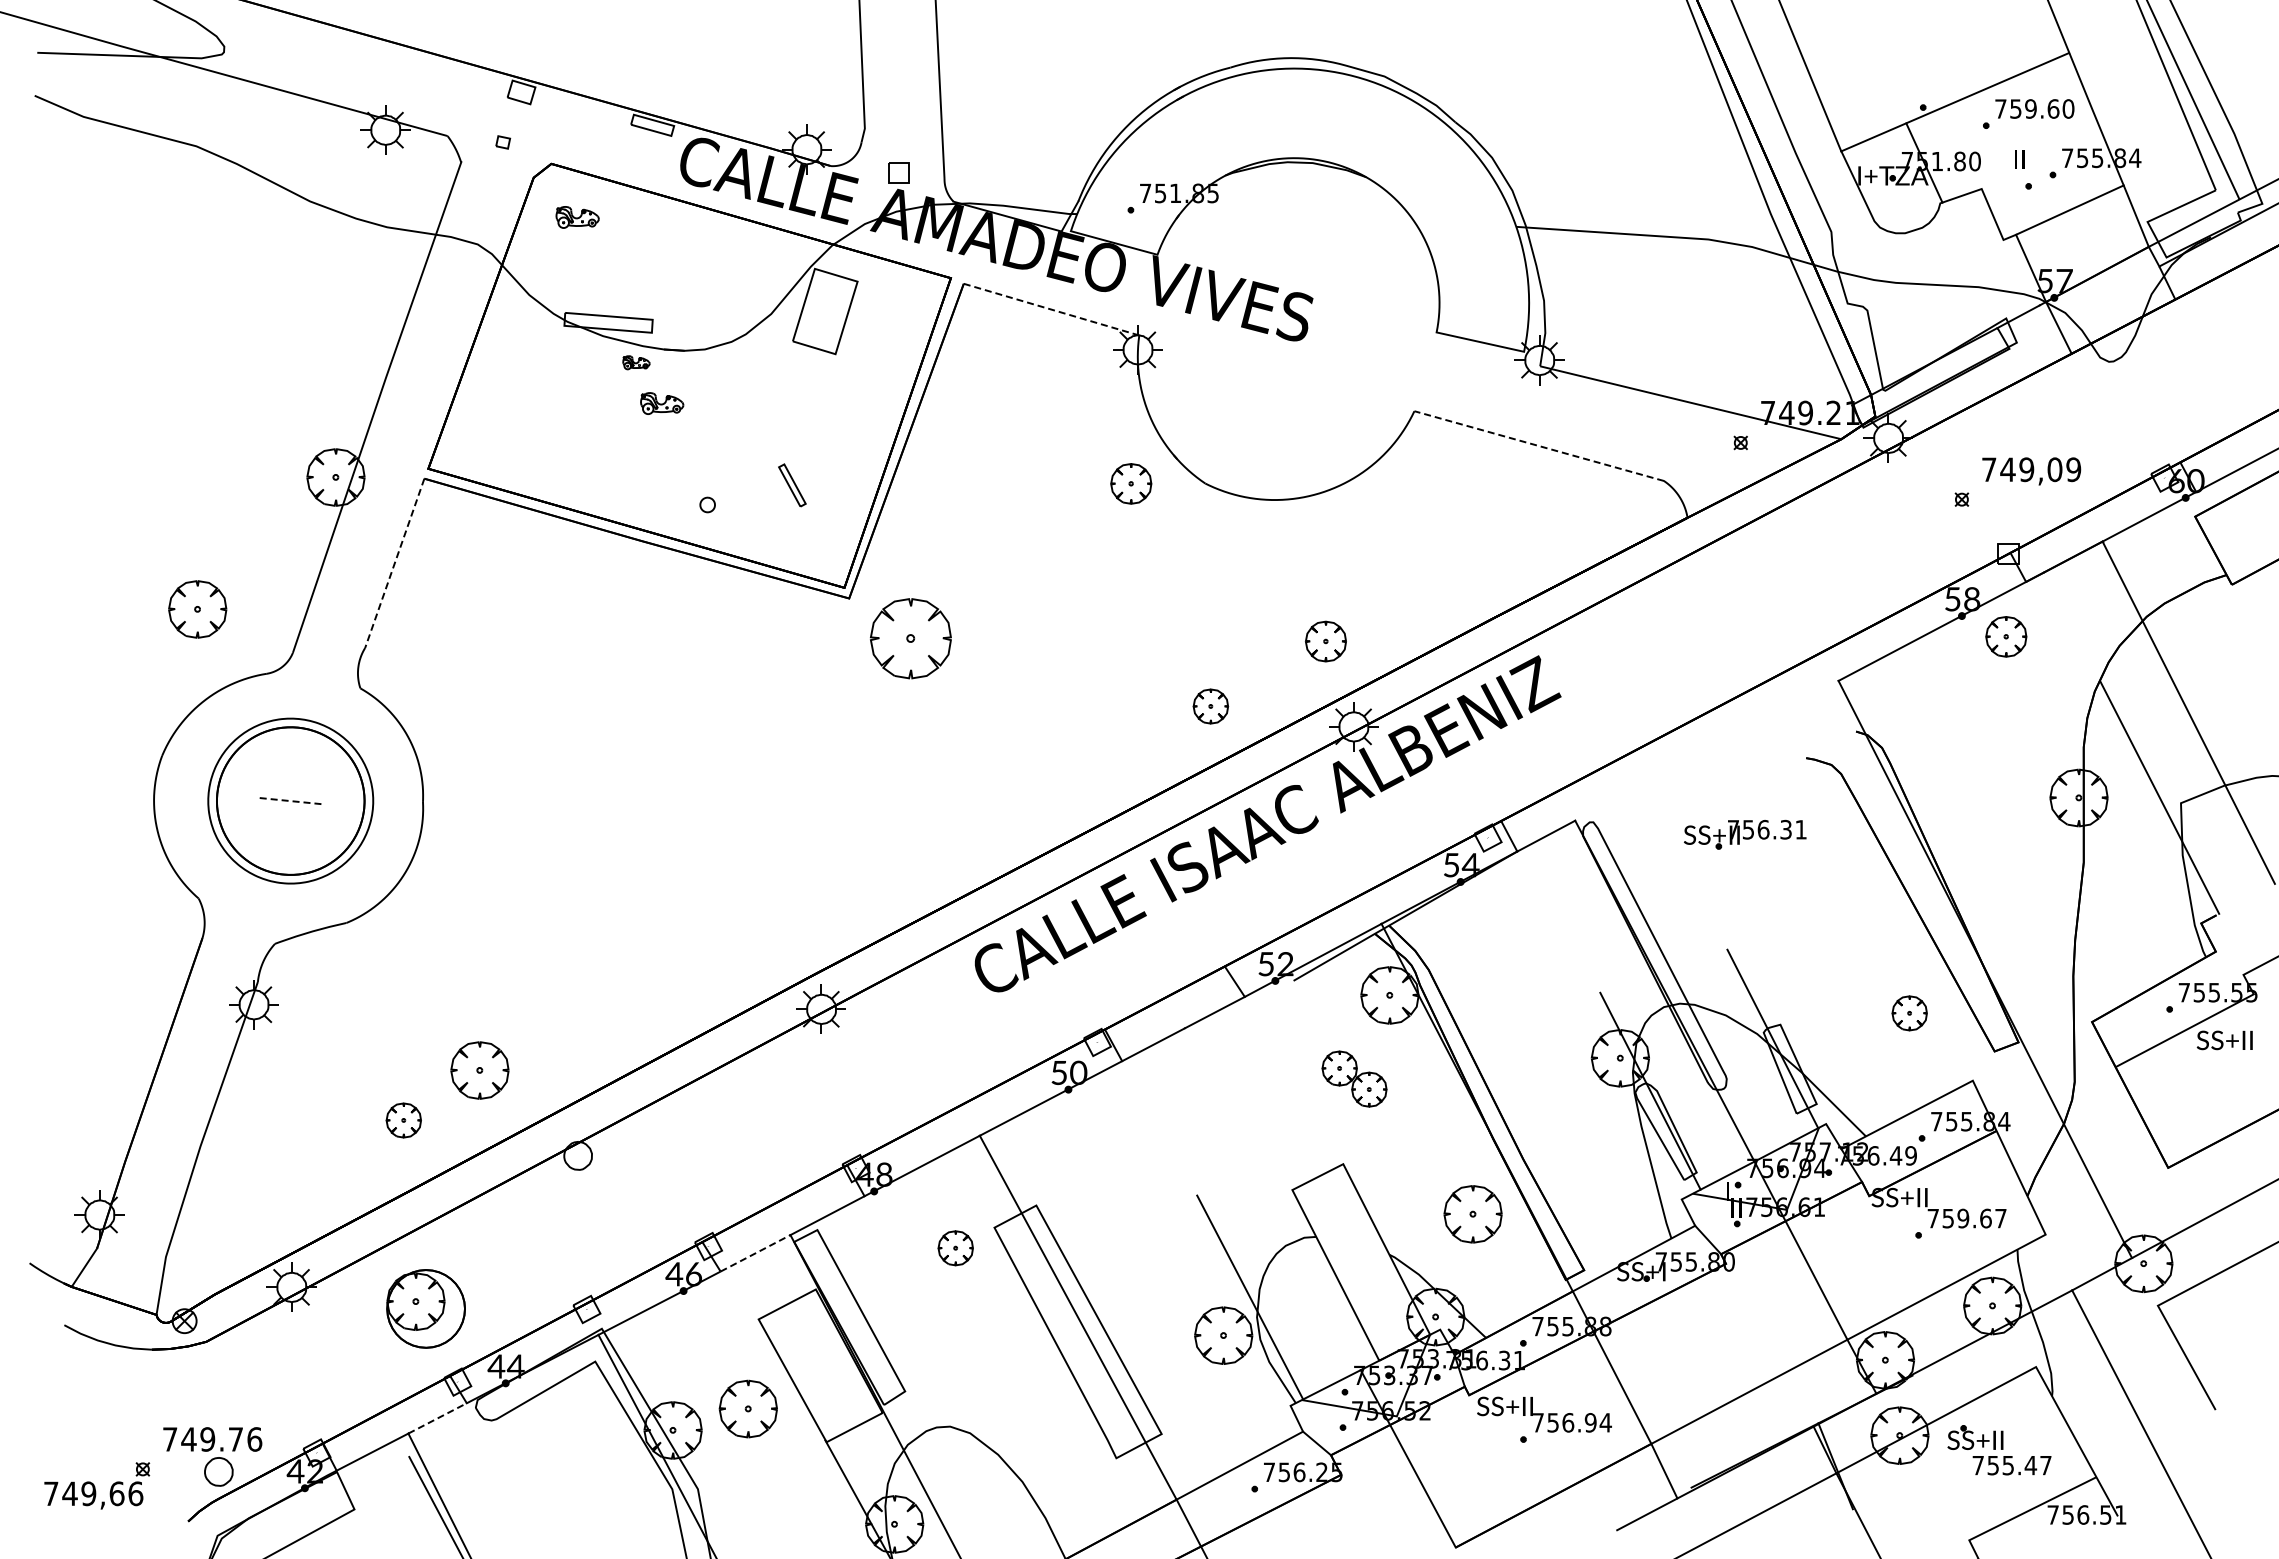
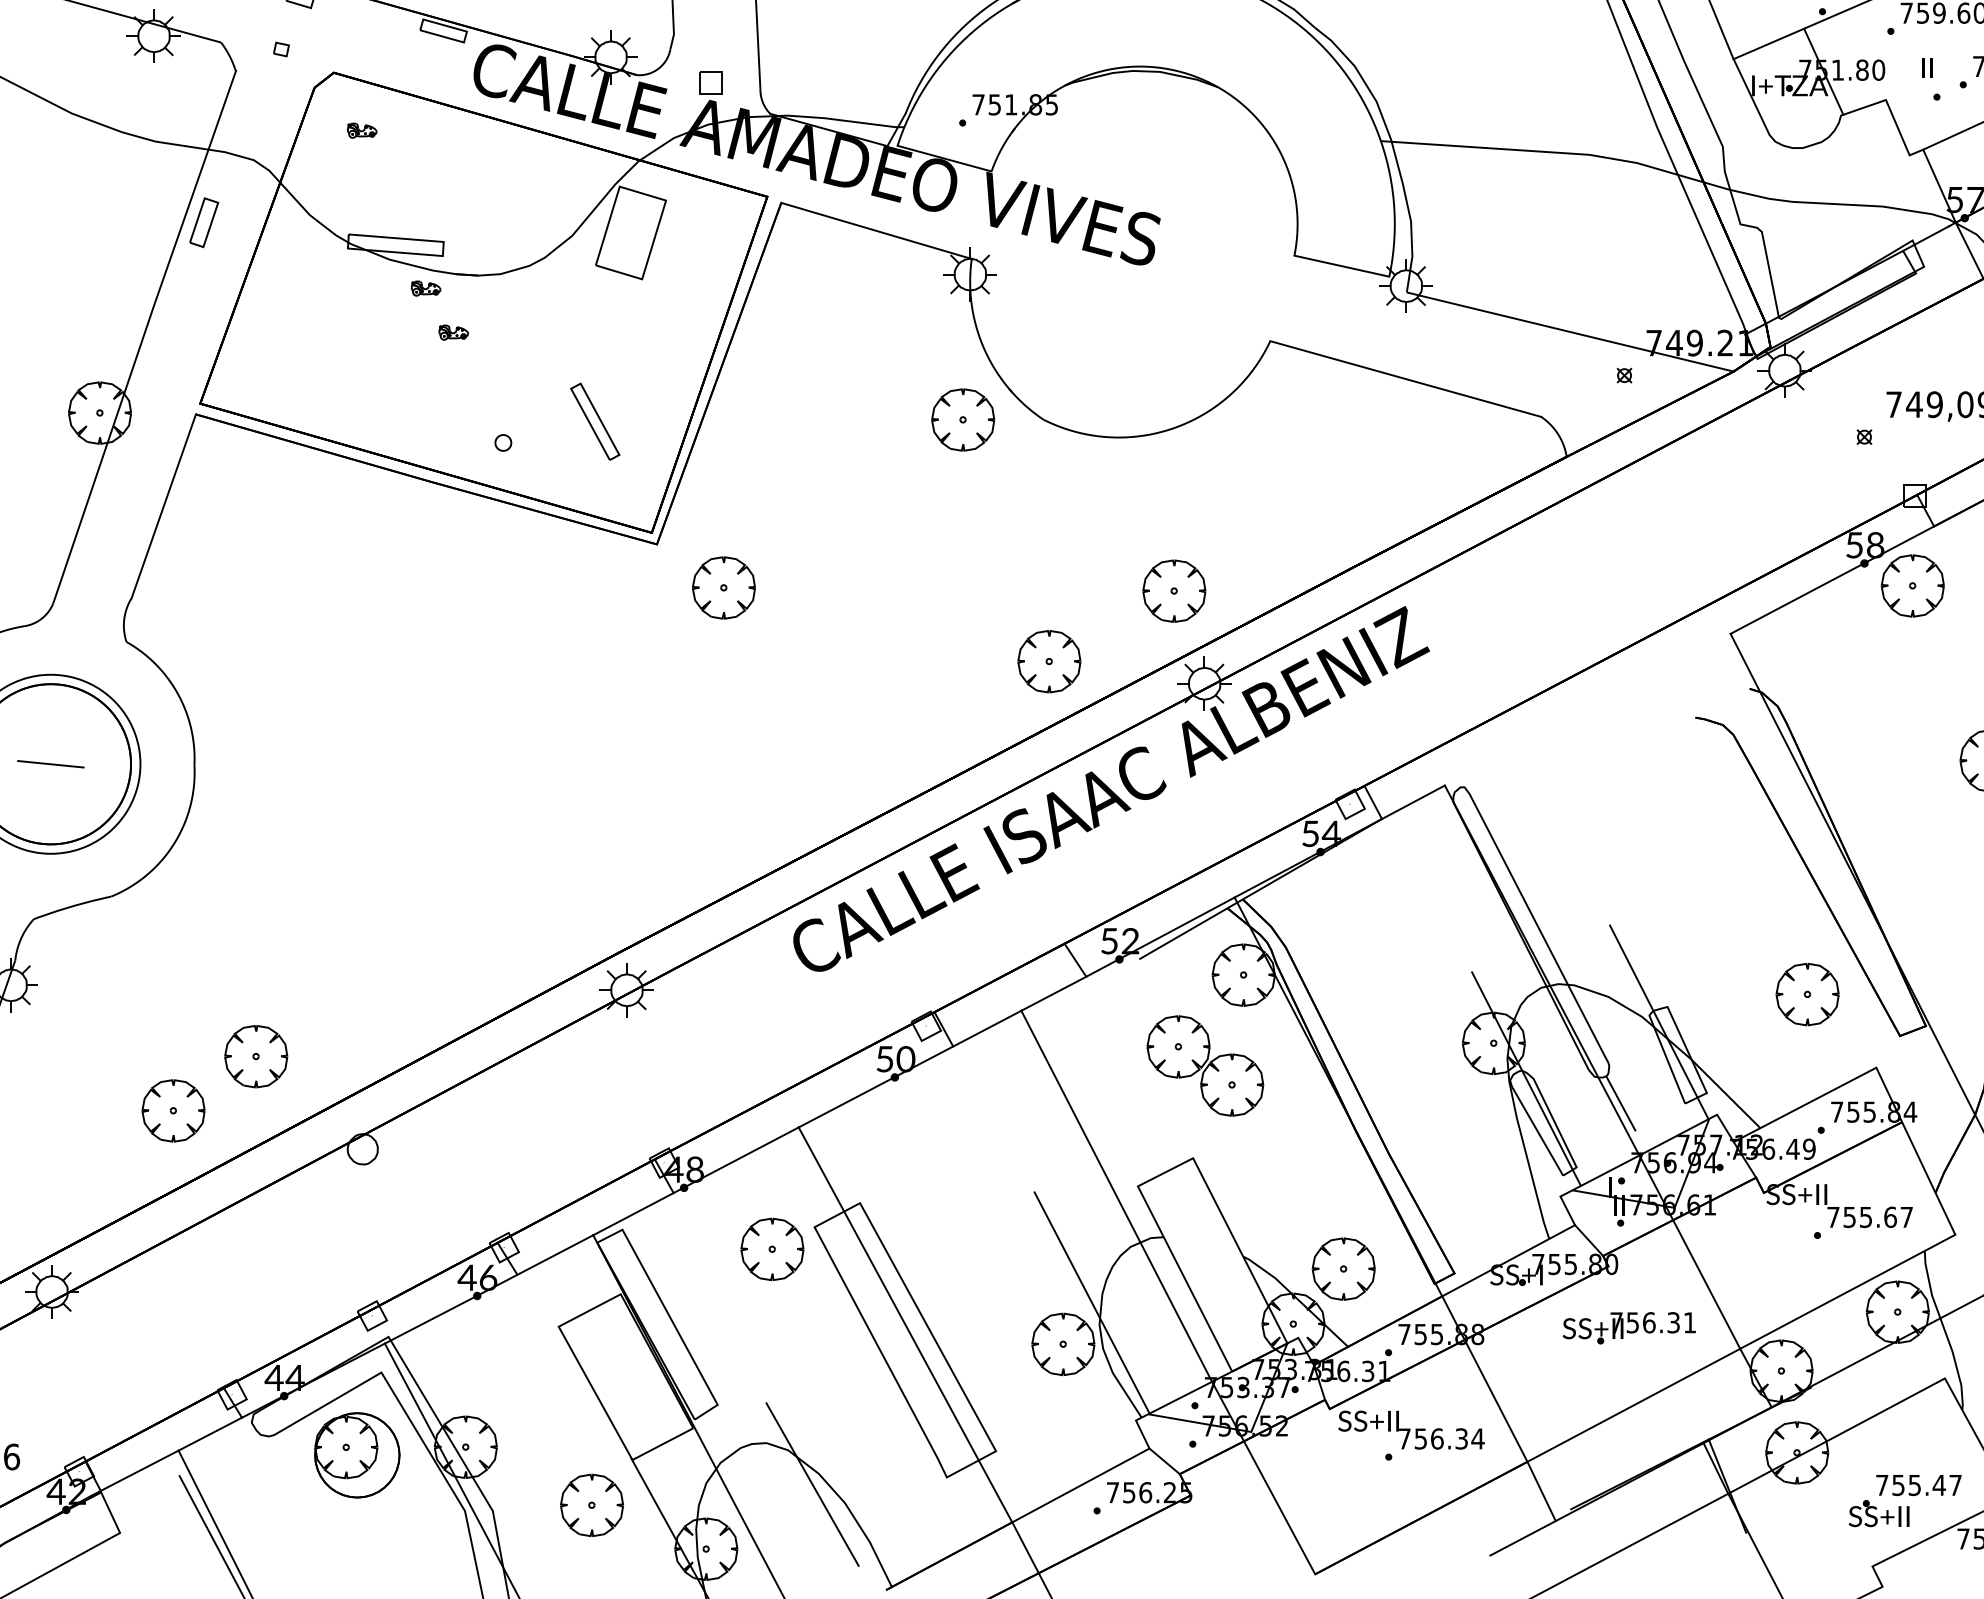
part: (577, 216) -> (362, 129), size x0.62
part: (431, 301) -> (203, 222), added
line: (1051, 309) -> (876, 230), dashed -> solid
part: (661, 402) -> (453, 331), size x0.62
line: (1539, 446) -> (1406, 379), dashed -> solid
part: (1130, 483) -> (962, 419), size x1.43
part: (792, 485) -> (595, 421), size x1.67
line: (394, 563) -> (163, 506), dashed -> solid
part: (2005, 636) -> (1911, 585), size x1.43
part: (910, 638) -> (723, 587), size x0.71
part: (1325, 641) -> (1173, 591), size x1.43
part: (1210, 706) -> (1049, 661), size x1.67
line: (290, 801) -> (50, 764), dashed -> solid
part: (1745, 834) -> (1629, 1327), moved
part: (1909, 1013) -> (1807, 994), size x1.67
part: (1354, 1078) -> (1205, 1065), size x1.67
line: (1737, 1113) -> (1620, 1103), added
part: (403, 1120) -> (173, 1110), size x1.67
line: (1272, 1199) -> (1116, 1196), added
part: (1472, 1214) -> (1343, 1269), moved
text: (1963, 1218) -> (1866, 1217), 759.67 -> 755.67
part: (955, 1248) -> (772, 1249), size x1.67
line: (756, 1253) -> (556, 1255), dashed -> solid
part: (425, 1308) -> (356, 1454), moved
part: (747, 1408) -> (591, 1504), moved
line: (437, 1418) -> (210, 1434), dashed -> solid
text: (1590, 1422) -> (1461, 1438), 756.94 -> 756.34
part: (1975, 1437) -> (1879, 1513), moved
line: (992, 1464) -> (812, 1484), added

